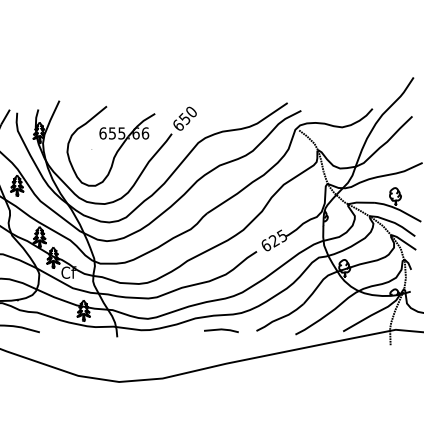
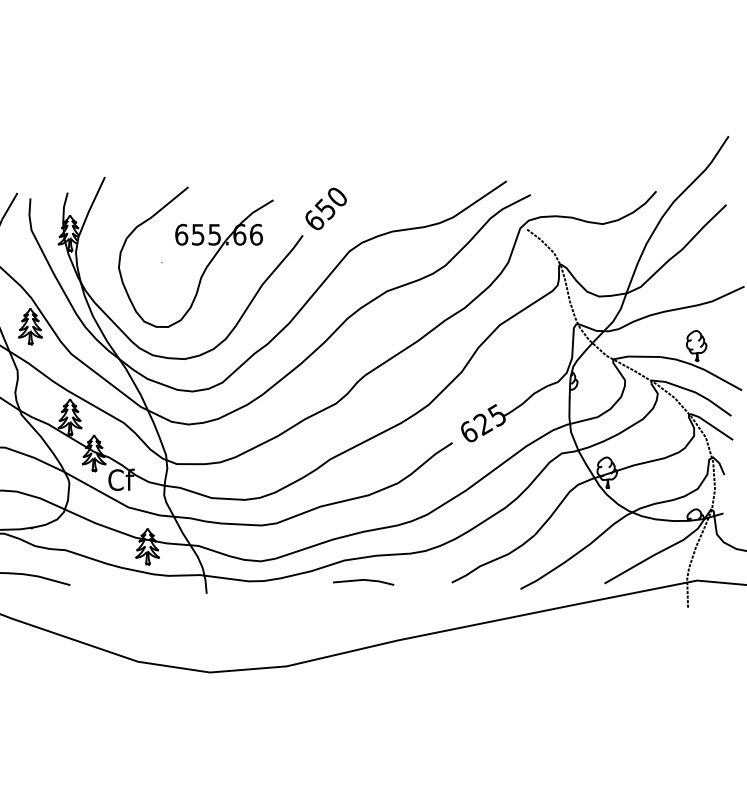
line: (221, 330) -> (363, 581), moved

